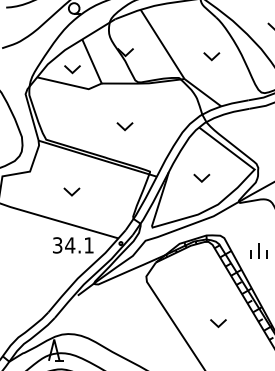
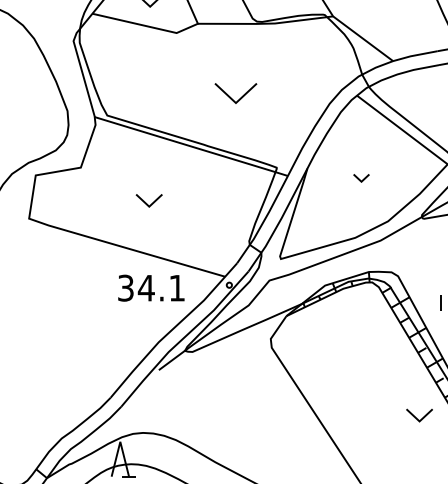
part: (124, 126) -> (235, 93), size x1.6
part: (201, 177) -> (360, 177), size x0.6
part: (218, 323) -> (419, 415), moved

